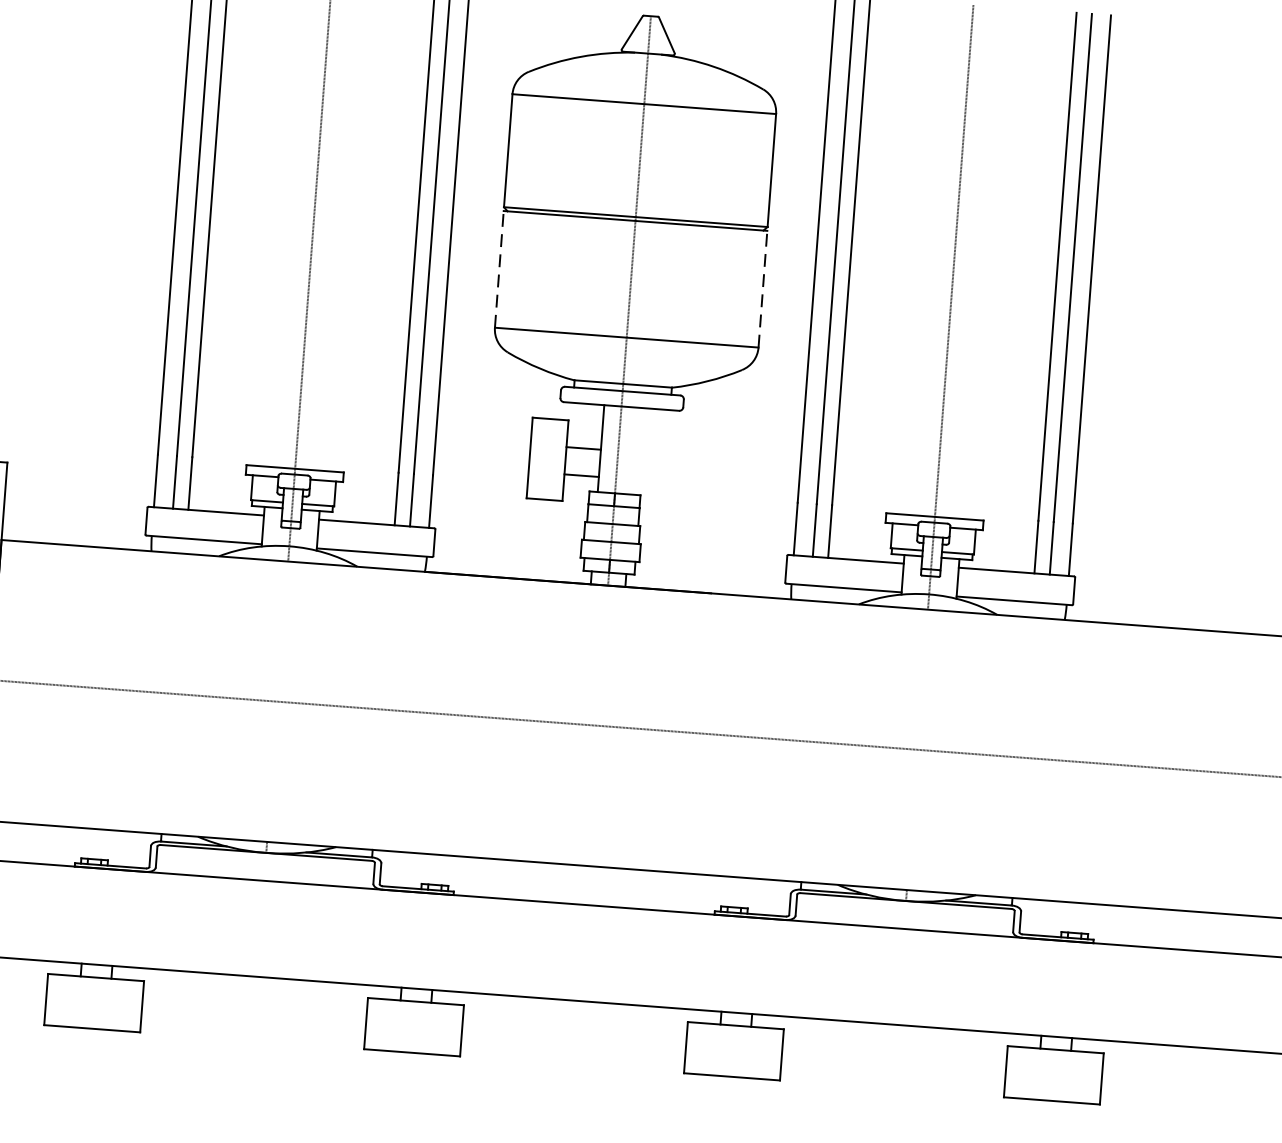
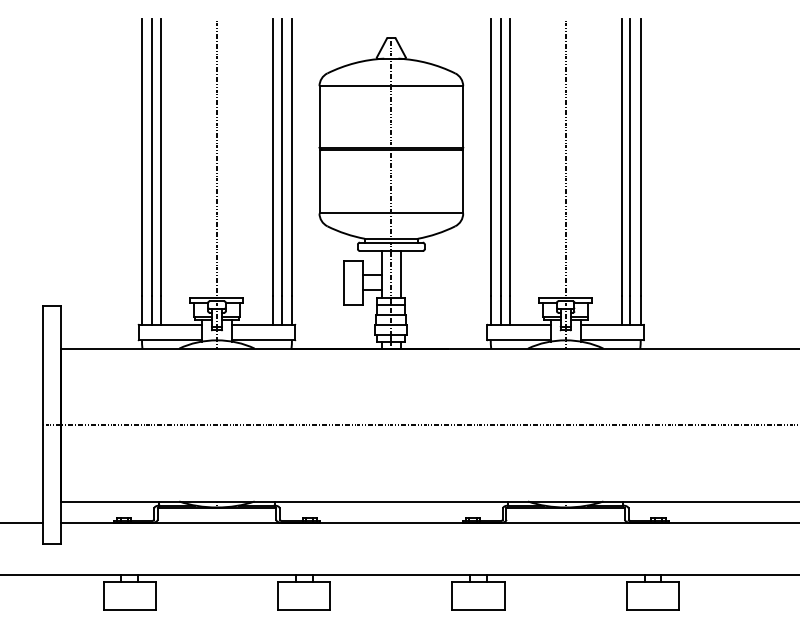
line: (499, 269) -> (319, 181), dashed -> solid
line: (763, 288) -> (463, 181), dashed -> solid
line: (635, 450) -> (400, 274), added

